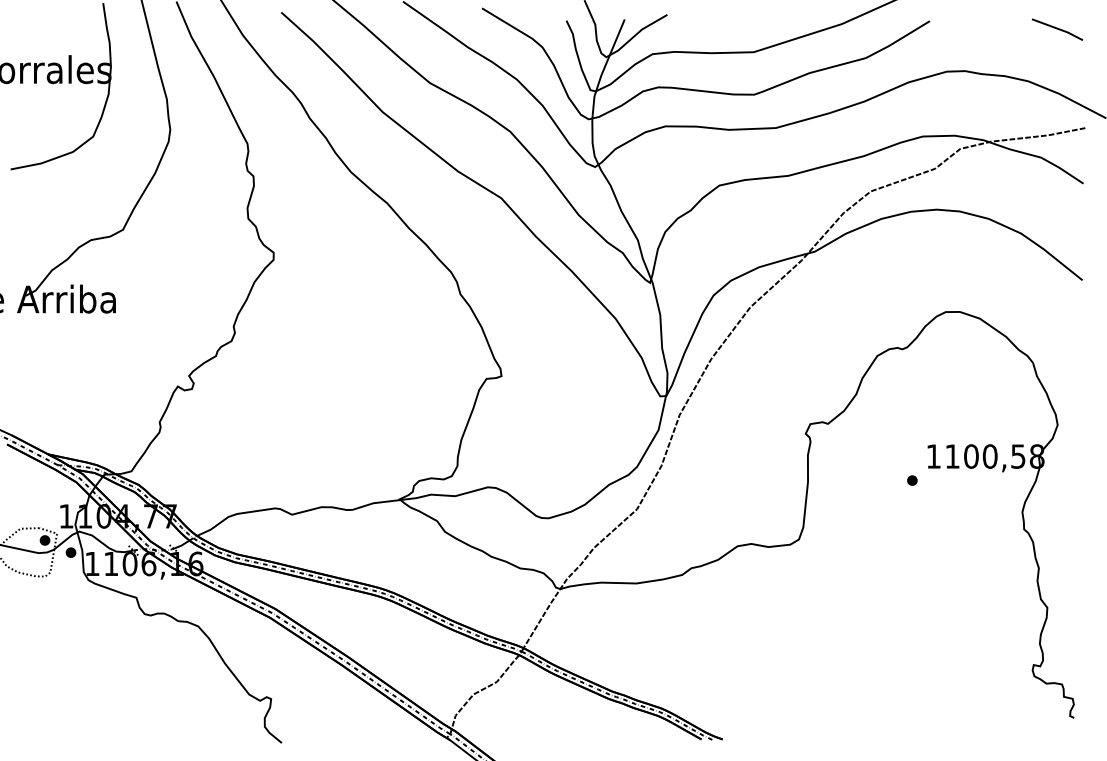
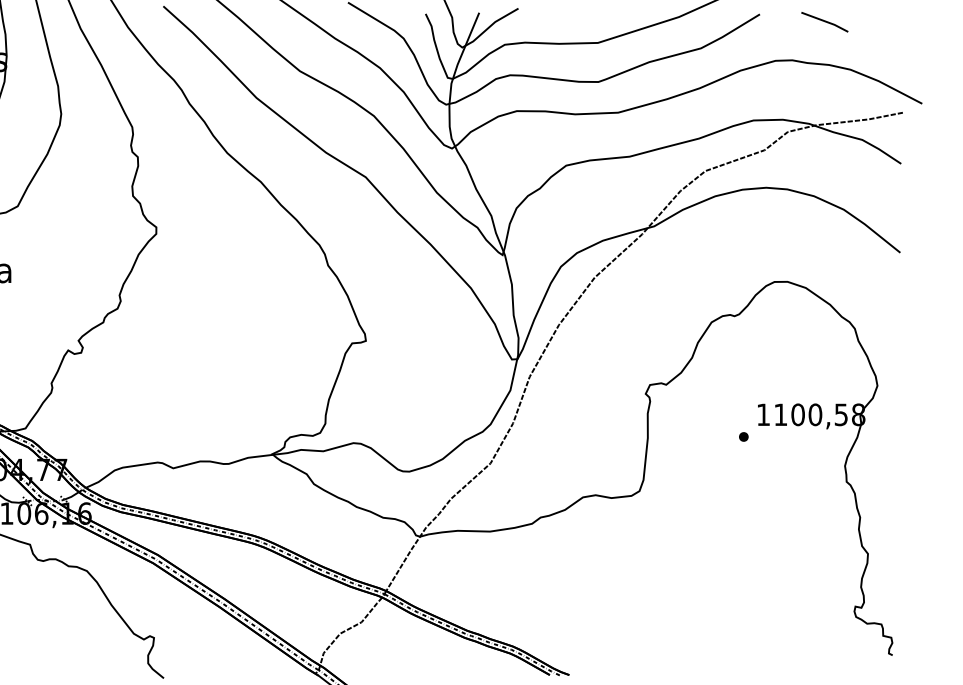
line: (1057, 29) -> (824, 22), moved

